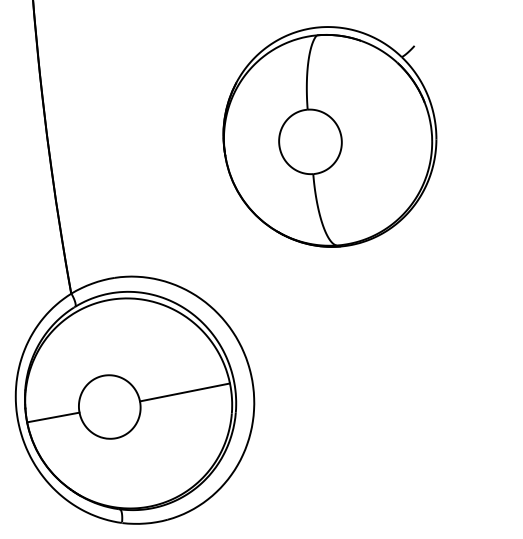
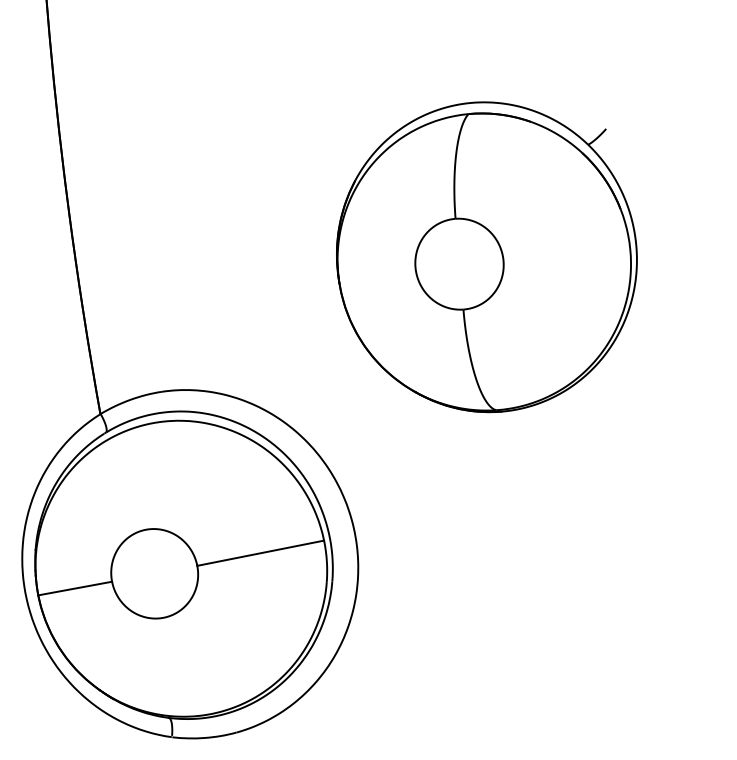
part: (329, 137) -> (486, 257), moved

